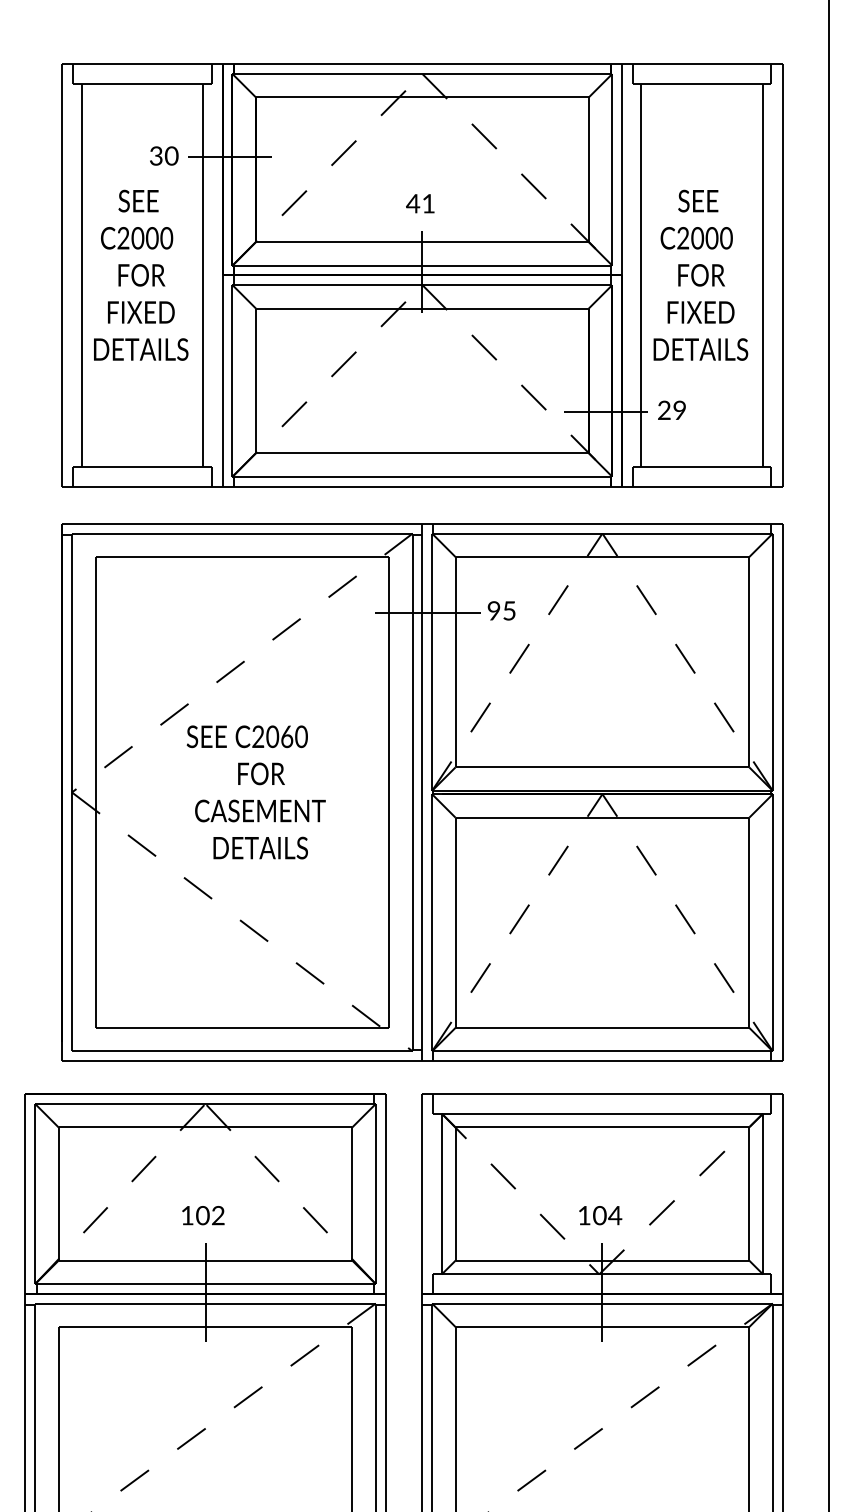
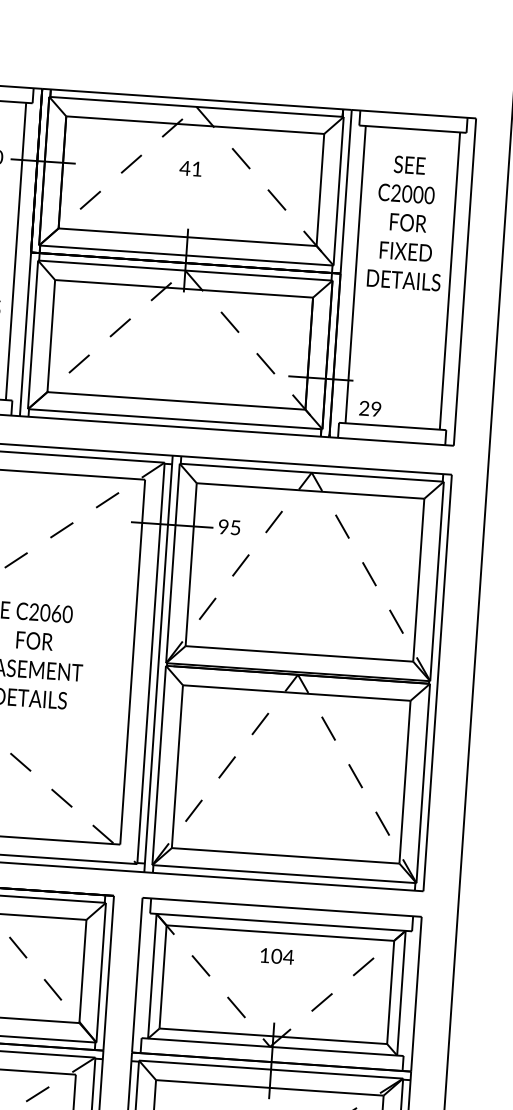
text: (420, 203) -> (190, 168), moved
text: (700, 274) -> (407, 222), moved
text: (671, 409) -> (369, 408), moved
text: (600, 1215) -> (277, 956), moved

